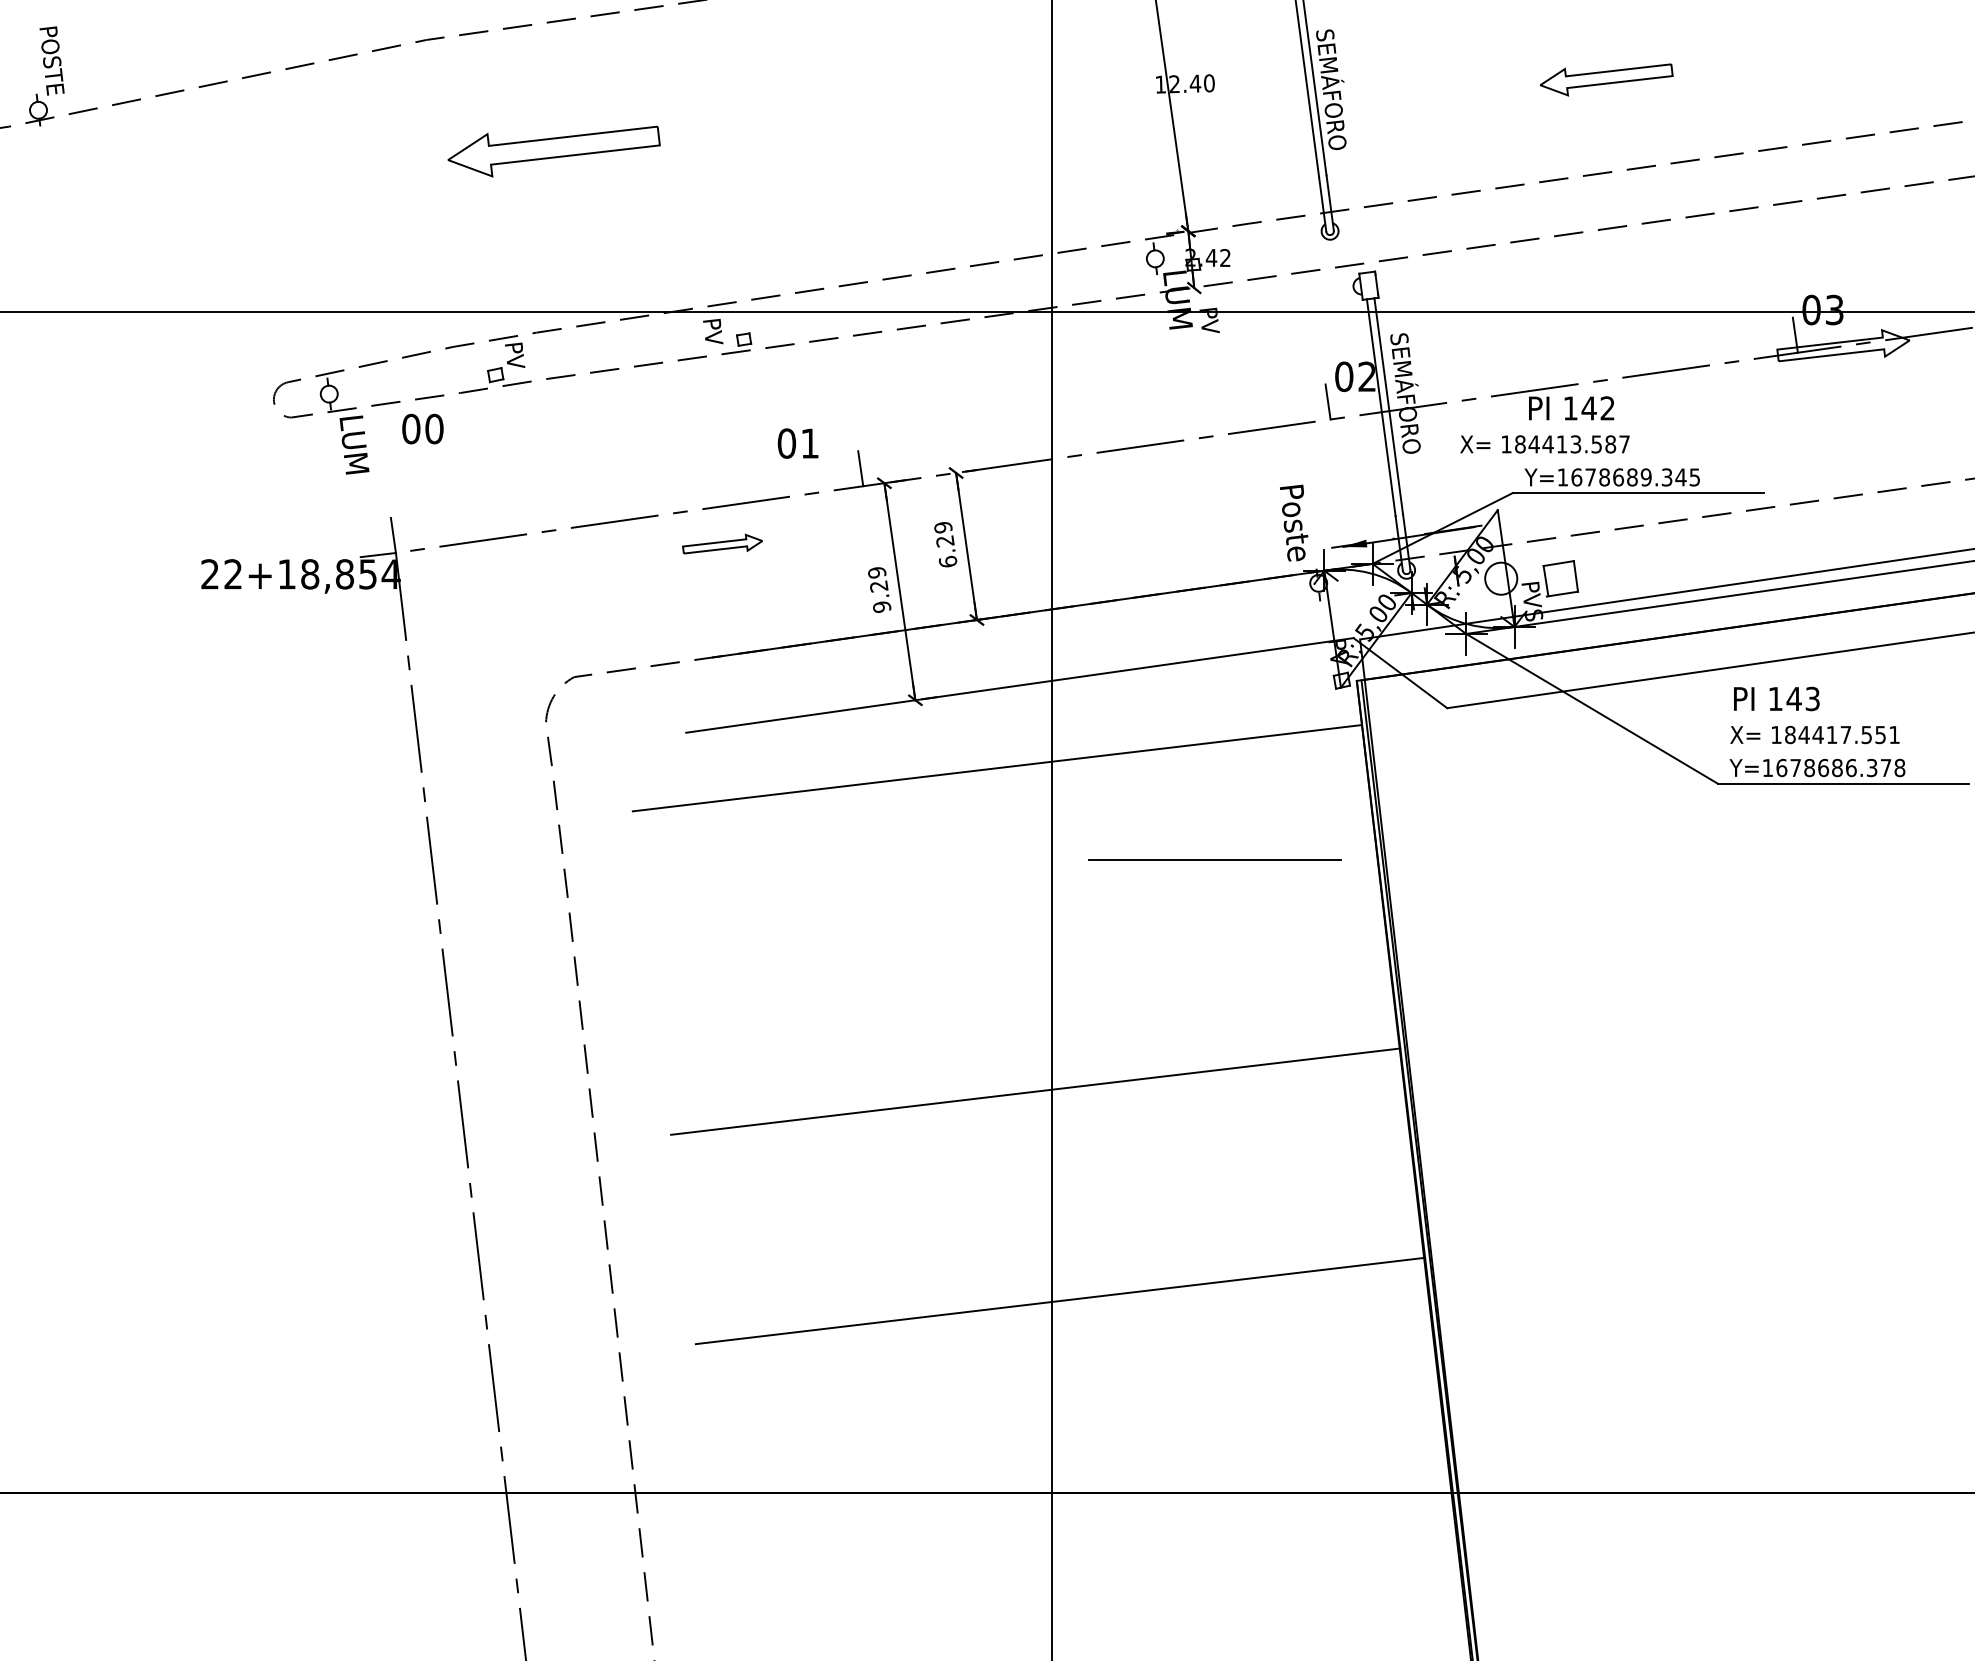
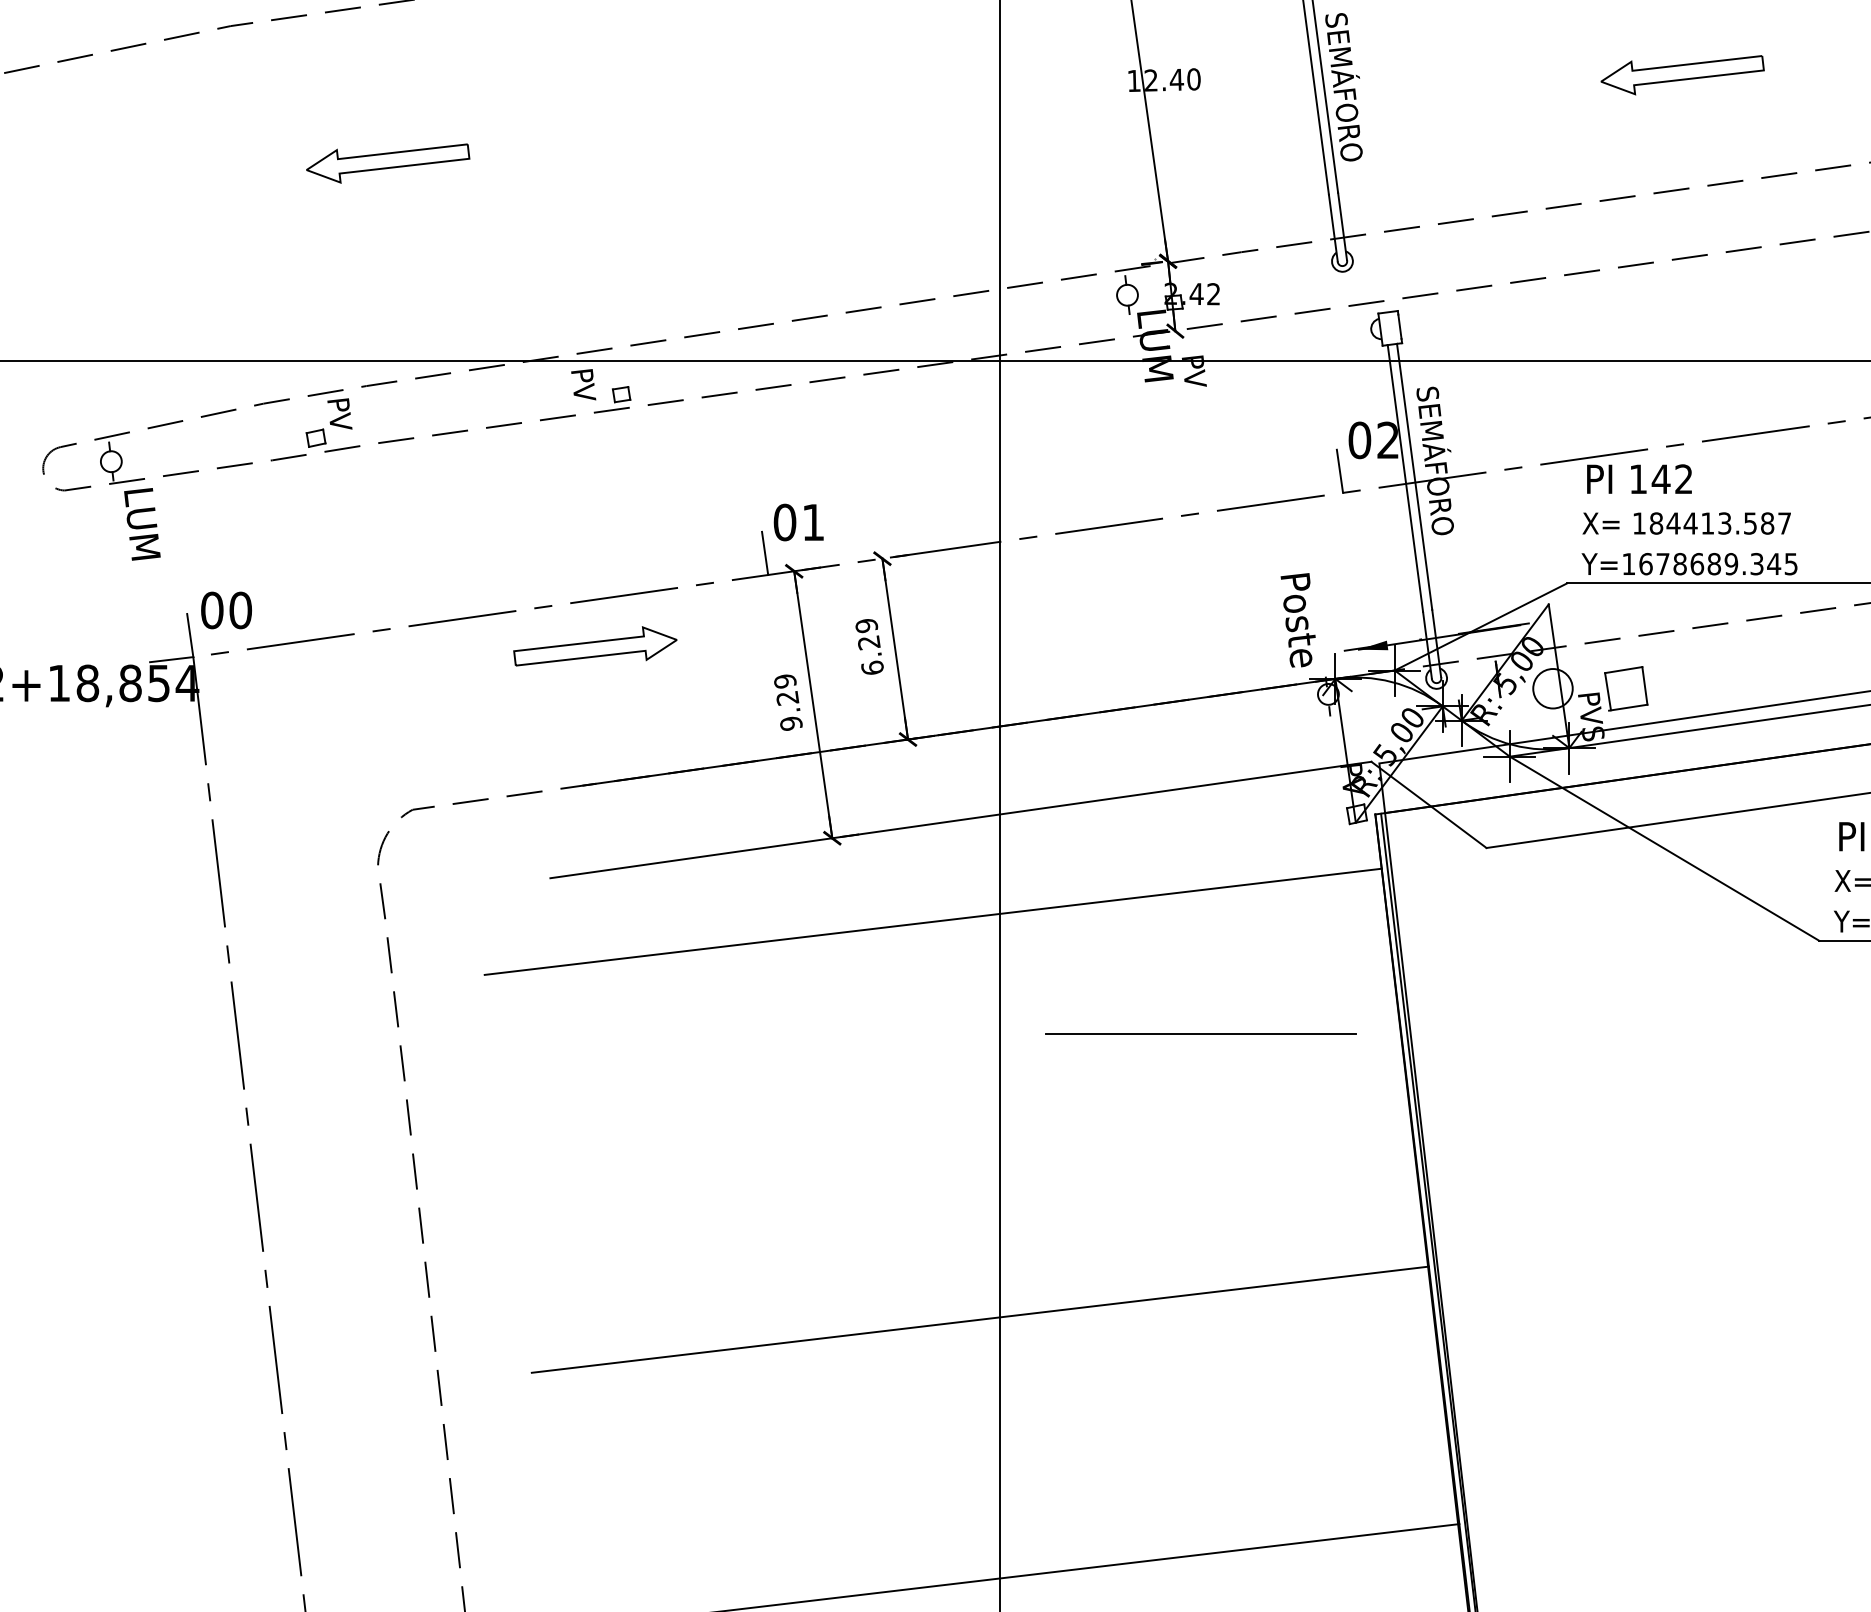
part: (554, 151) -> (388, 163), size x0.62
text: (422, 428) -> (226, 609), moved
text: (797, 443) -> (798, 522), moved
text: (1544, 444) -> (1686, 523), moved
part: (722, 543) -> (595, 645), size x1.67

